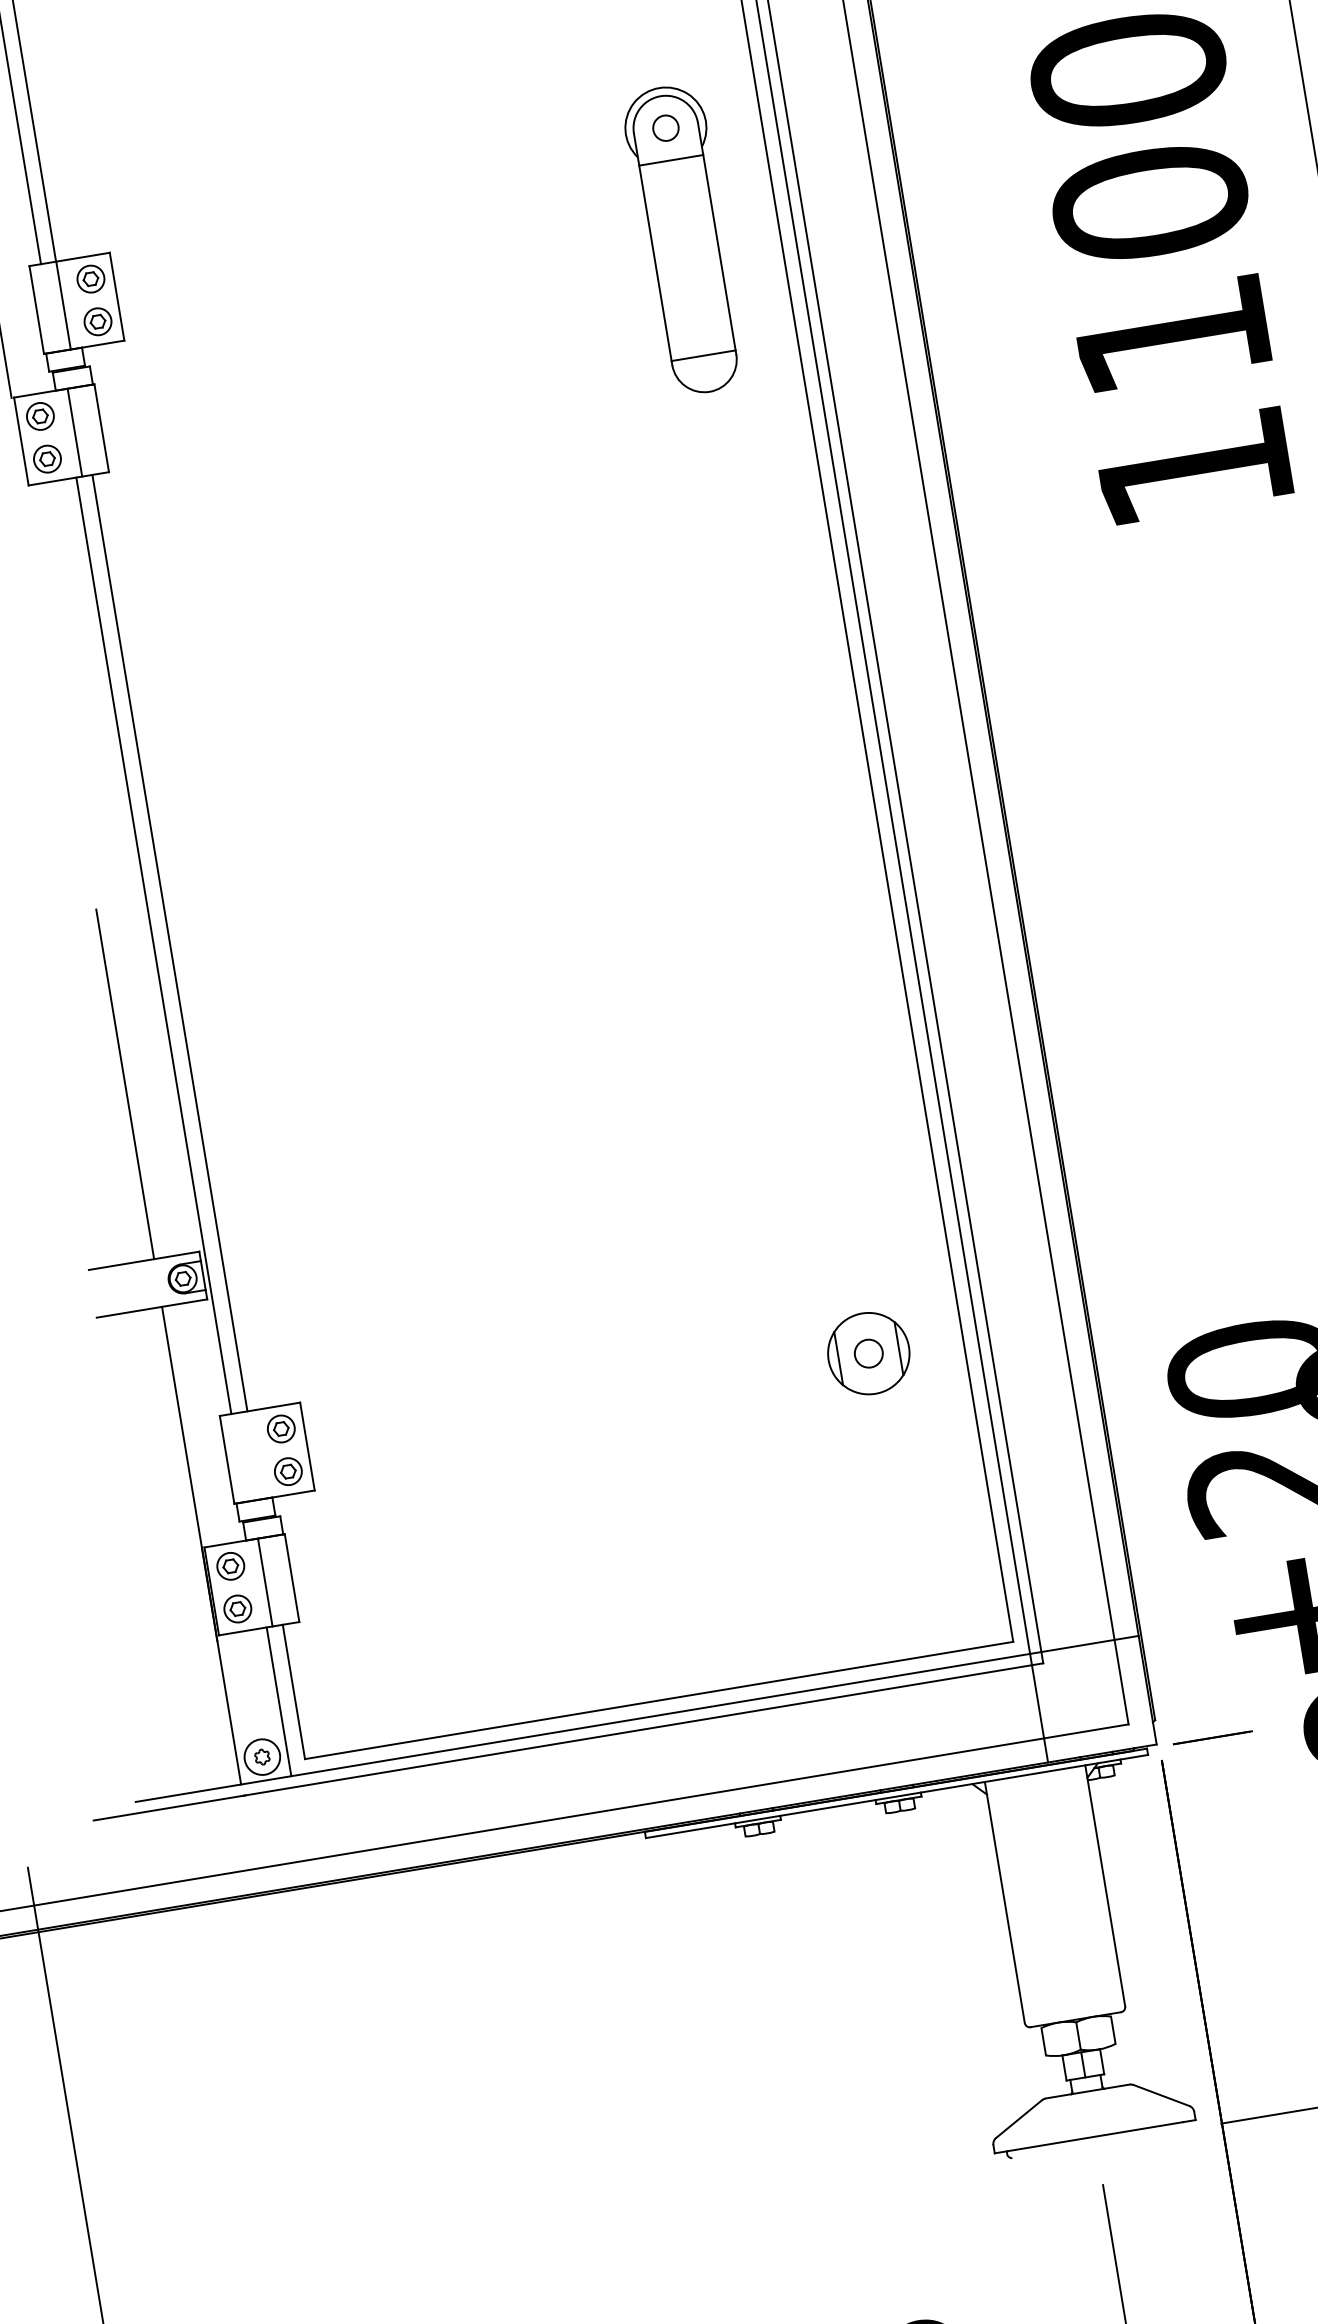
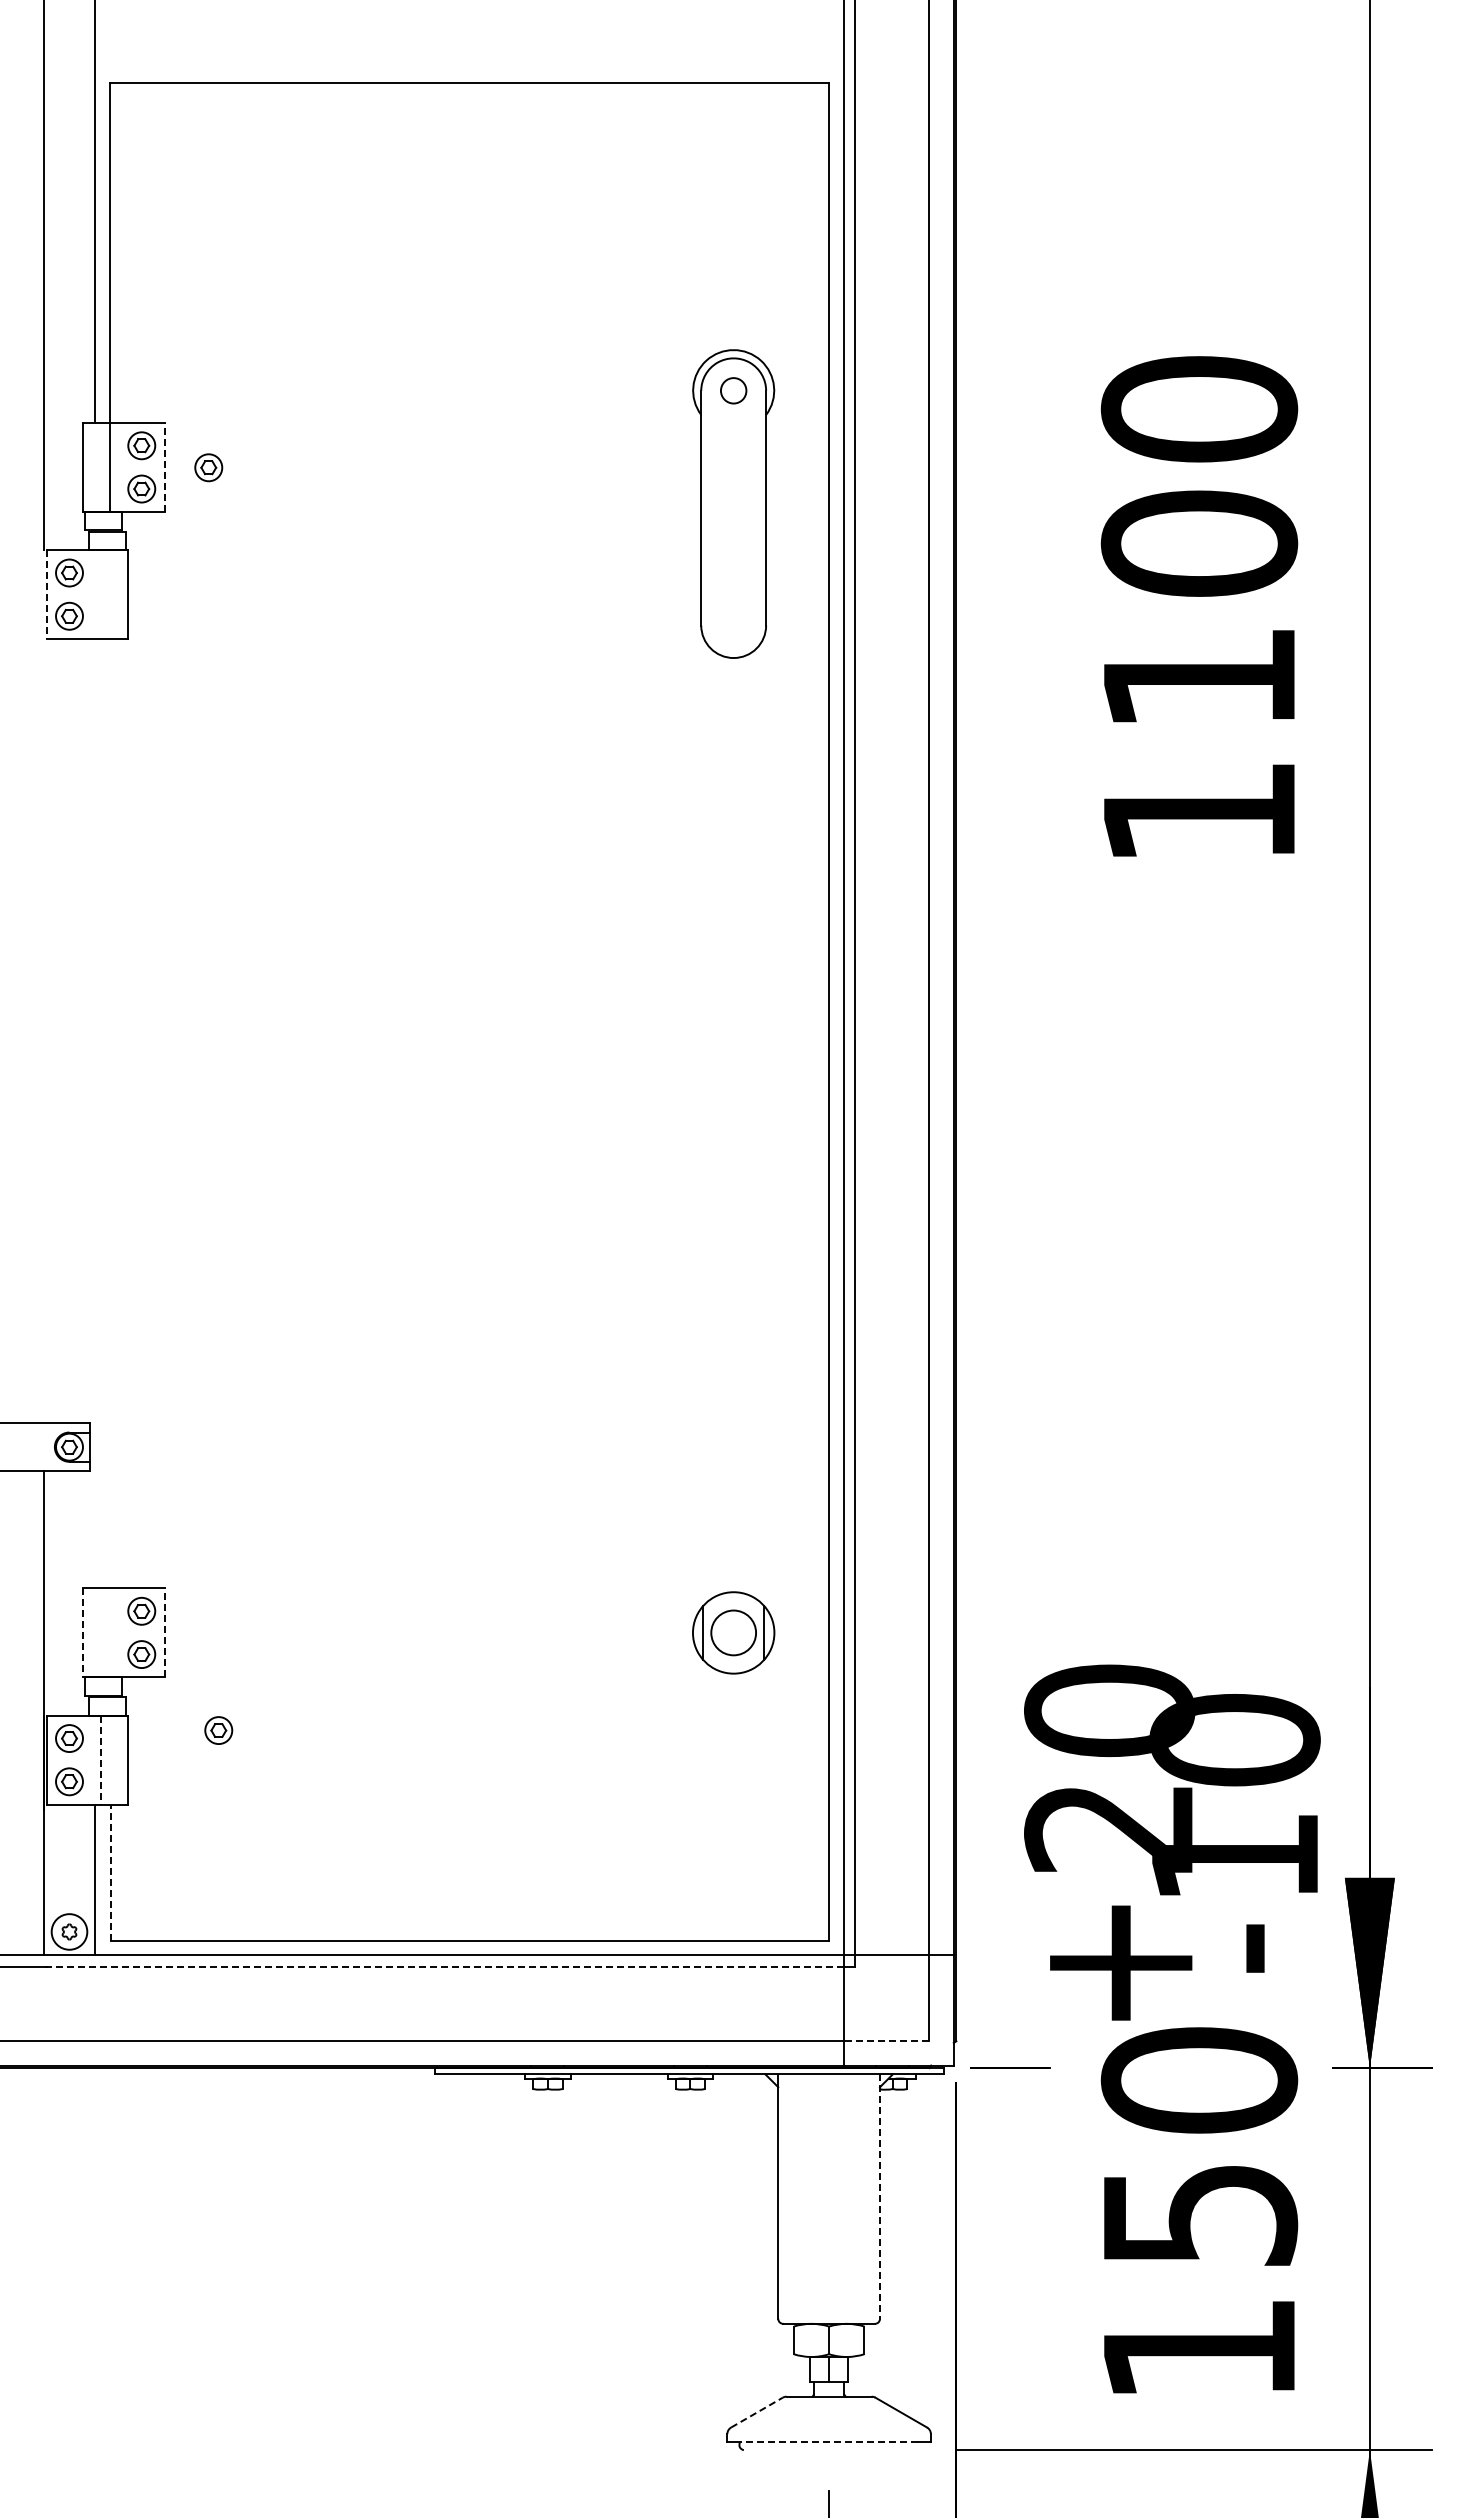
line: (671, 160) -> (733, 423), removed
part: (160, 289) -> (208, 467), added
line: (116, 296) -> (164, 467), solid -> dashed
line: (703, 355) -> (733, 621), removed
line: (74, 432) -> (100, 594), removed
line: (21, 441) -> (46, 594), solid -> dashed
line: (170, 942) -> (111, 1113), removed
line: (153, 945) -> (94, 1113), removed
line: (125, 1083) -> (44, 1245), removed
circle: (868, 1353) -> (733, 1632), size x1.6
line: (307, 1446) -> (164, 1632), solid -> dashed
line: (227, 1459) -> (83, 1632), solid -> dashed
part: (376, 1534) -> (218, 1730), added
line: (264, 1582) -> (100, 1760), solid -> dashed
line: (294, 1691) -> (111, 1872), solid -> dashed
line: (637, 1730) -> (443, 1966), solid -> dashed
line: (1086, 1731) -> (886, 2041), solid -> dashed
line: (1105, 1886) -> (880, 2197), solid -> dashed
line: (1018, 2119) -> (756, 2412), solid -> dashed
line: (1094, 2136) -> (828, 2442), solid -> dashed

